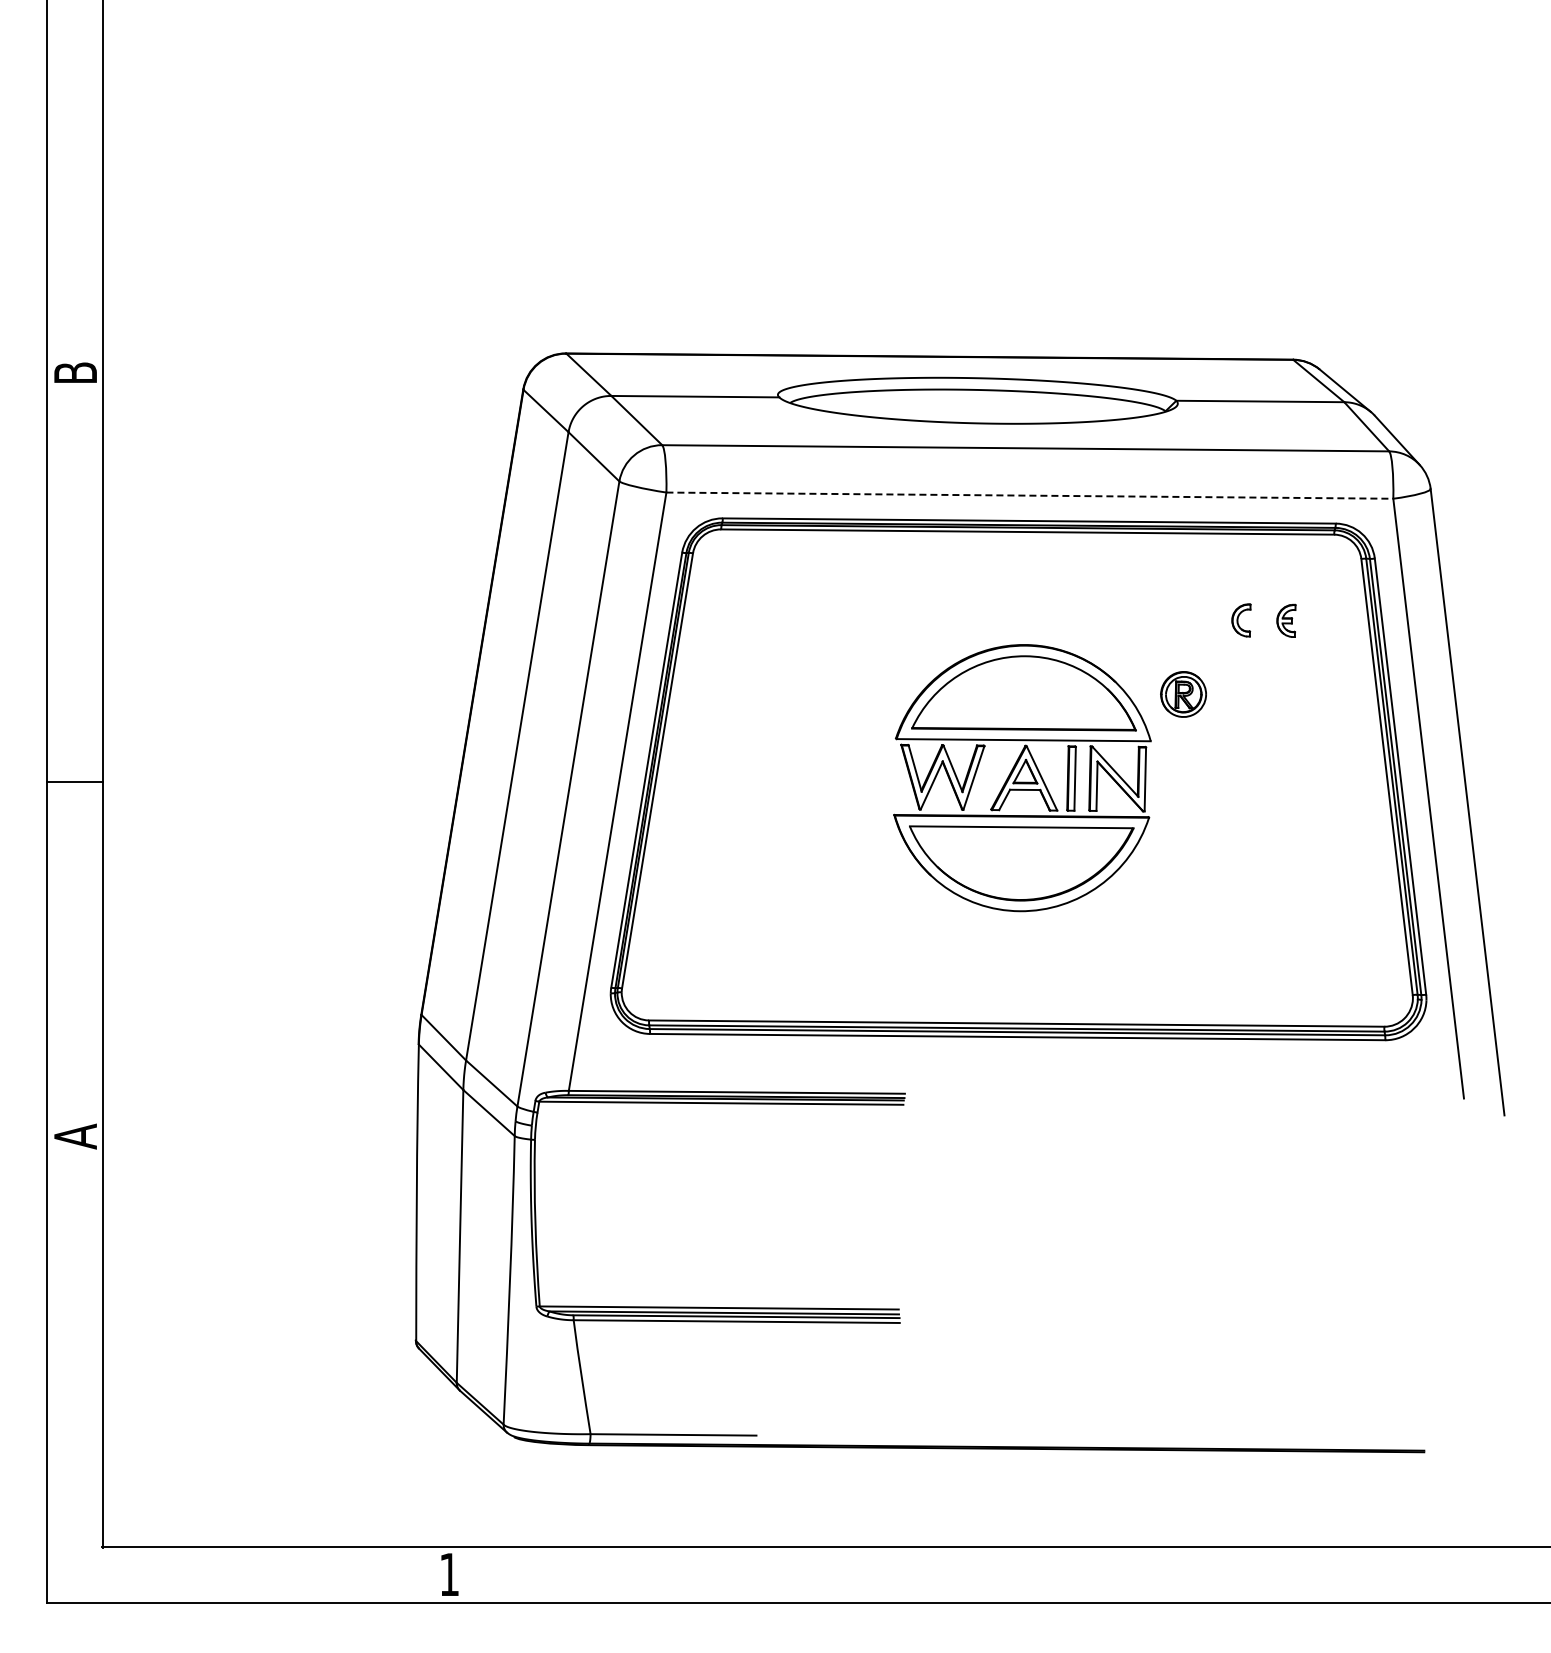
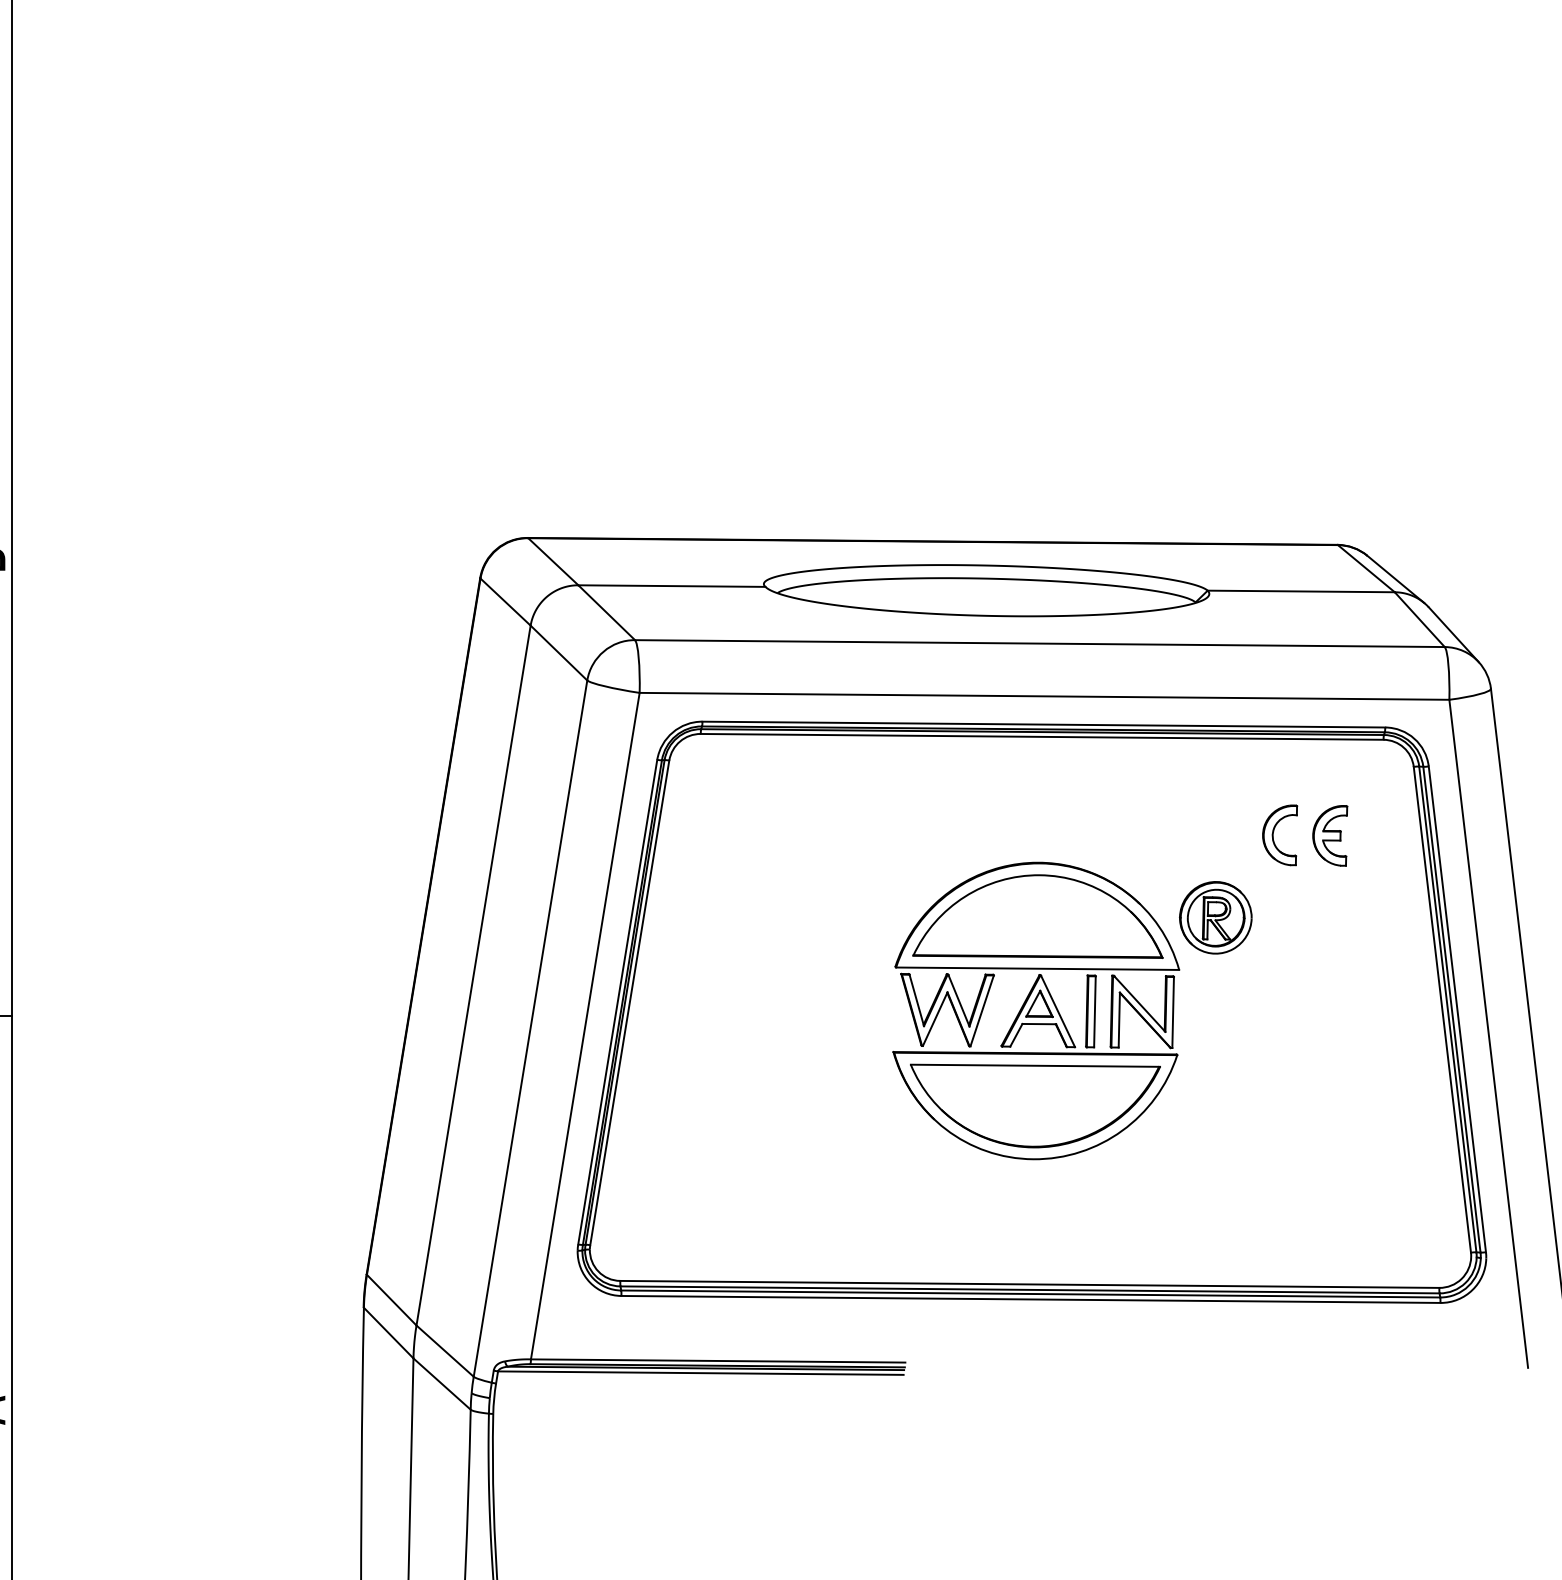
line: (1030, 495) -> (1045, 696), dashed -> solid
part: (1241, 620) -> (1280, 835), size x1.67
part: (1286, 620) -> (1330, 835), size x1.67
part: (1183, 694) -> (1215, 917), size x1.43

